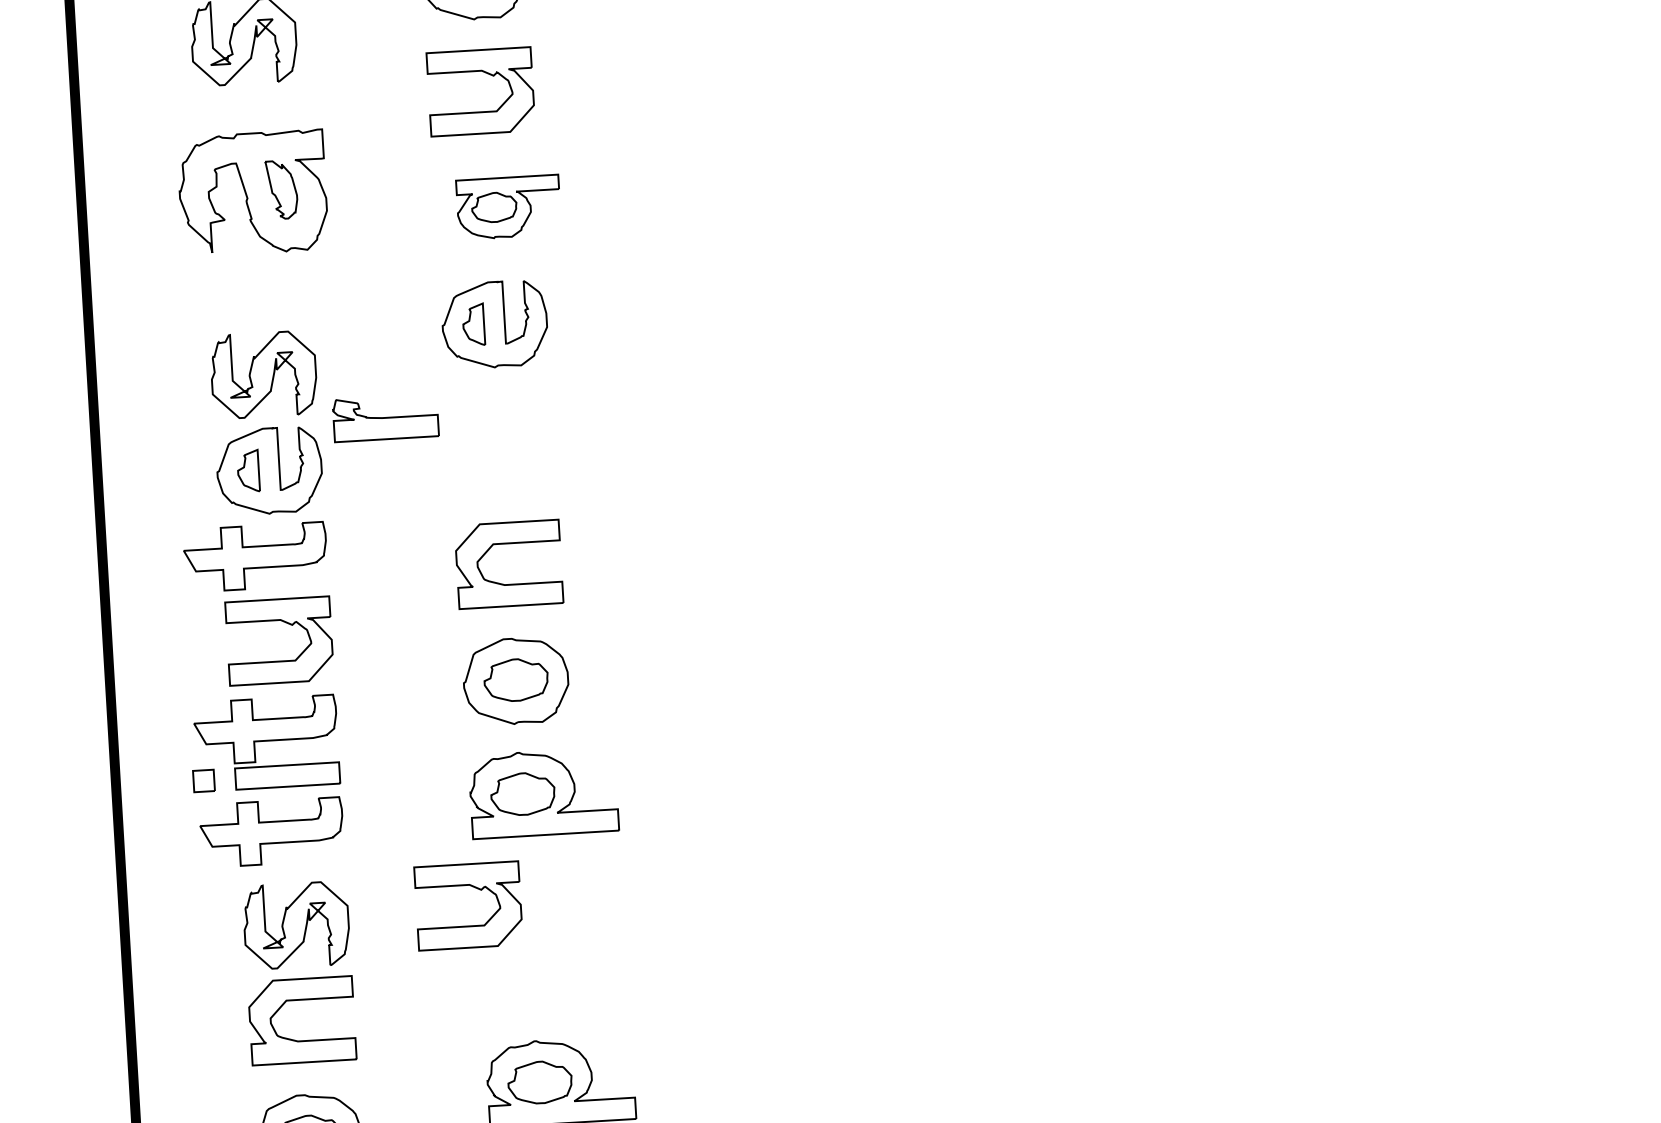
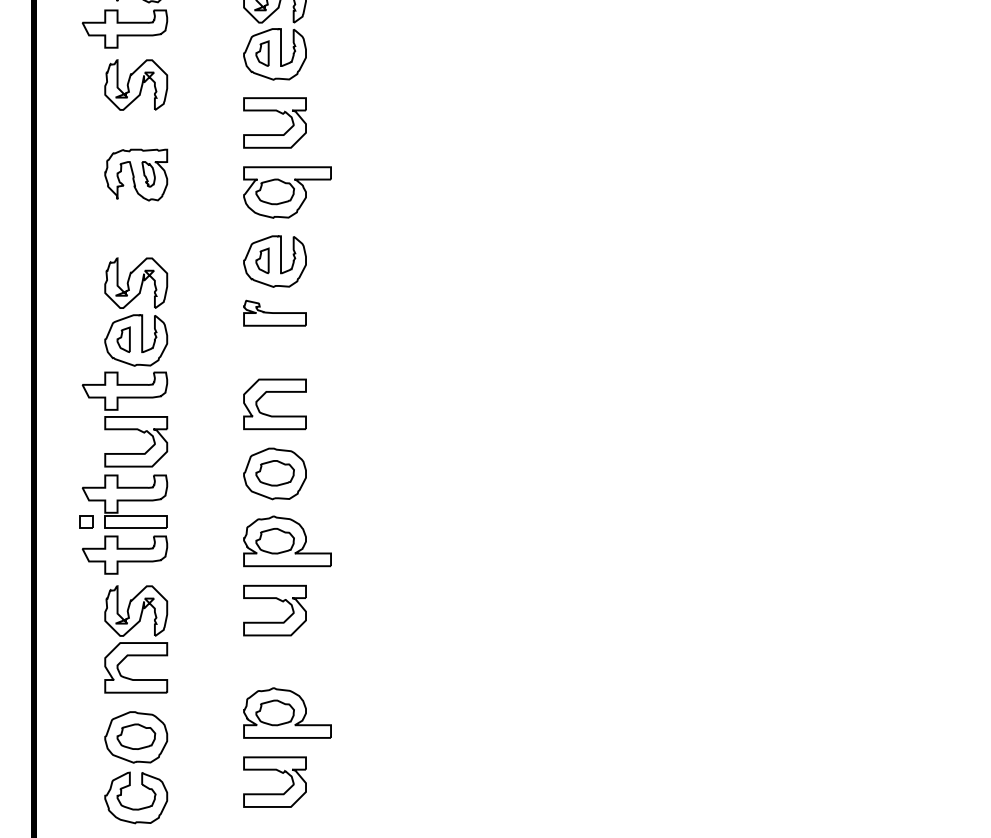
part: (253, 192) -> (136, 174), size x0.71
part: (508, 207) -> (287, 192), size x1.43
part: (384, 416) -> (274, 312), moved
part: (473, 888) -> (278, 600), moved

